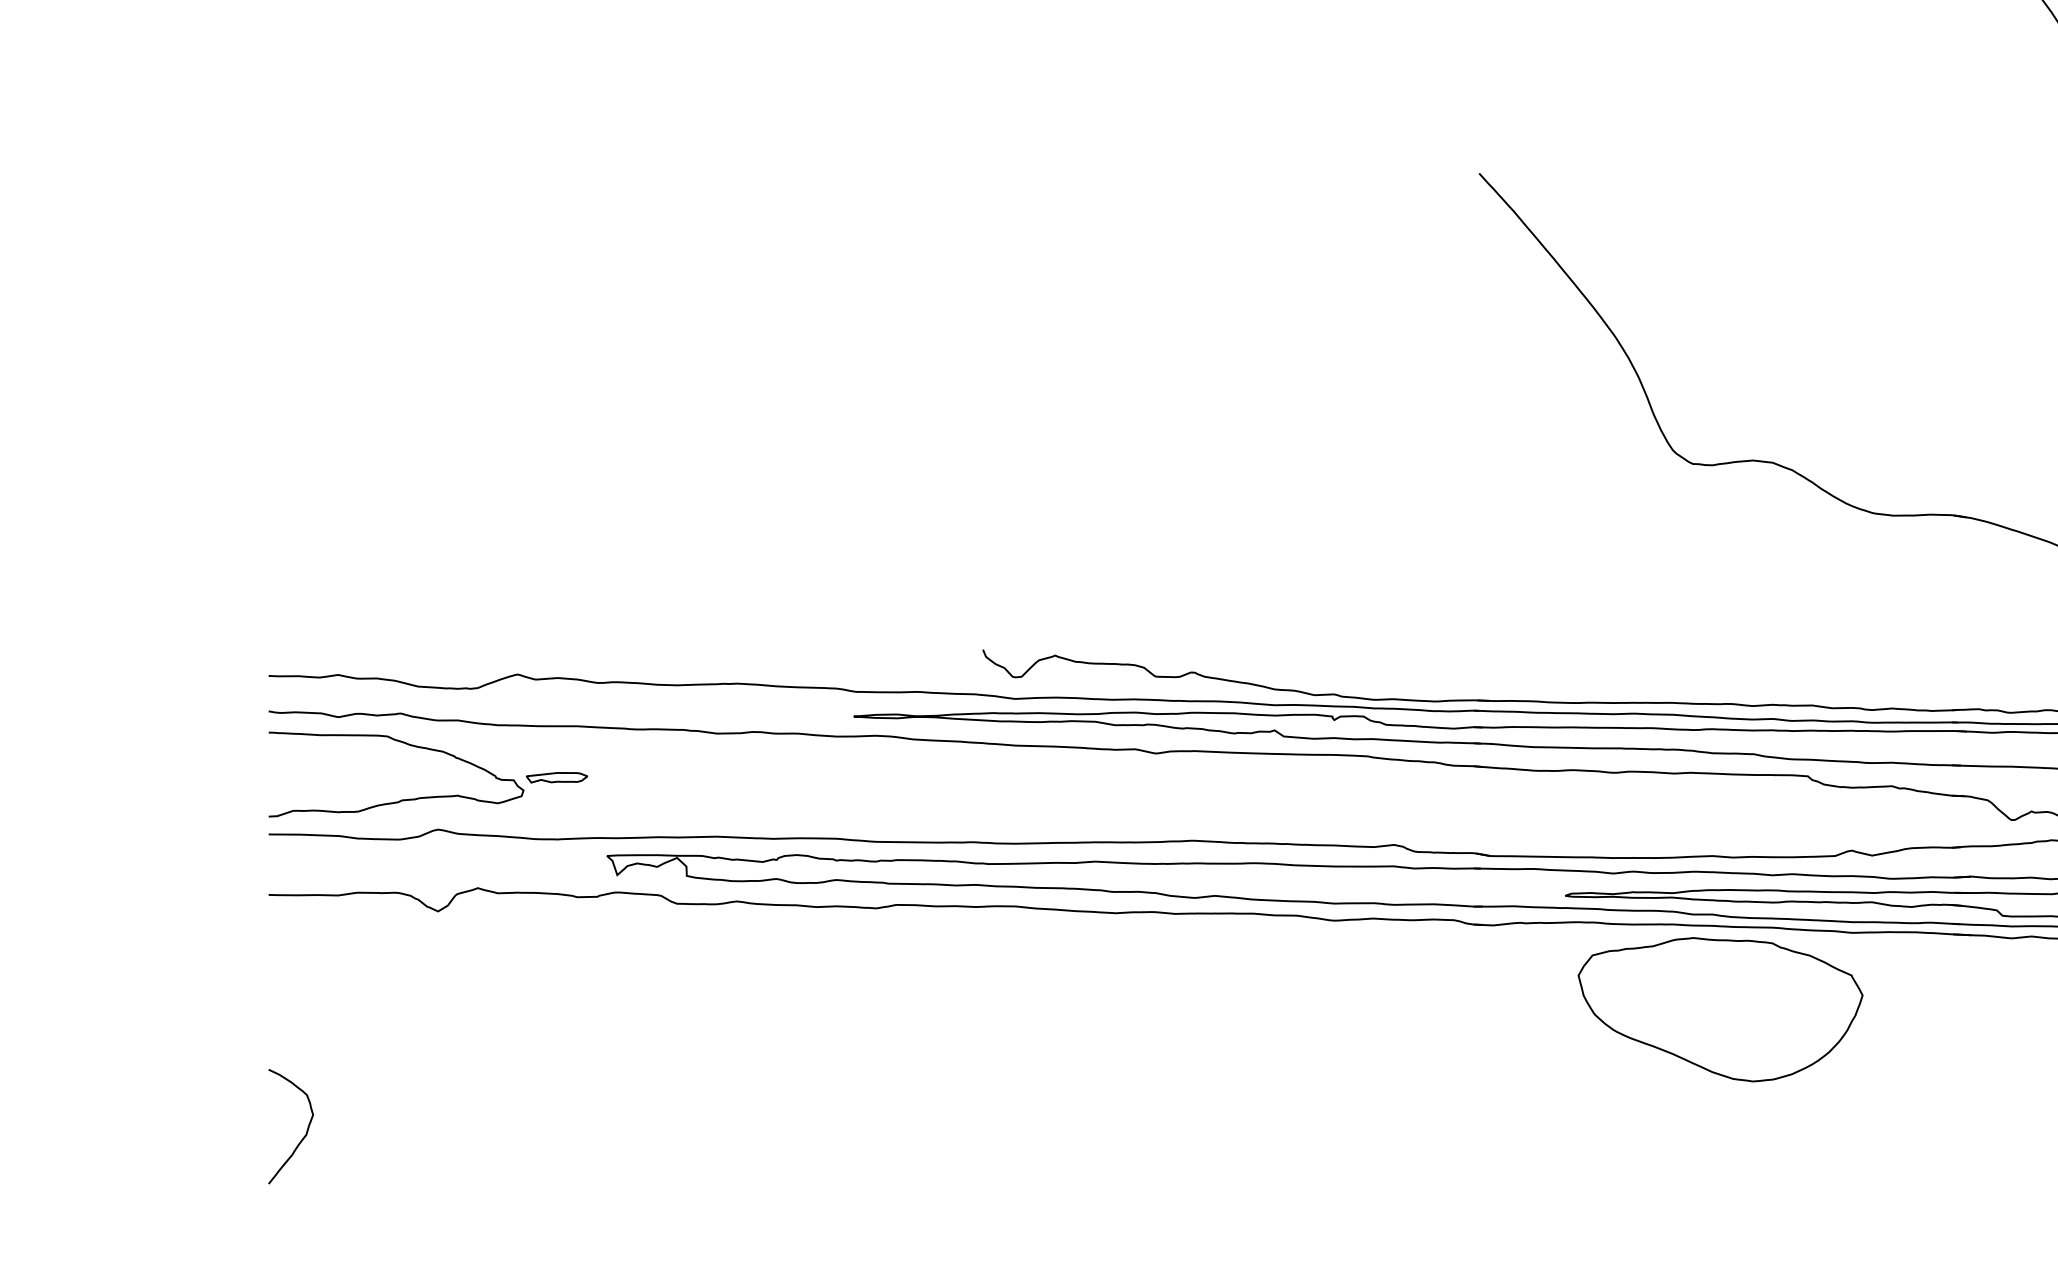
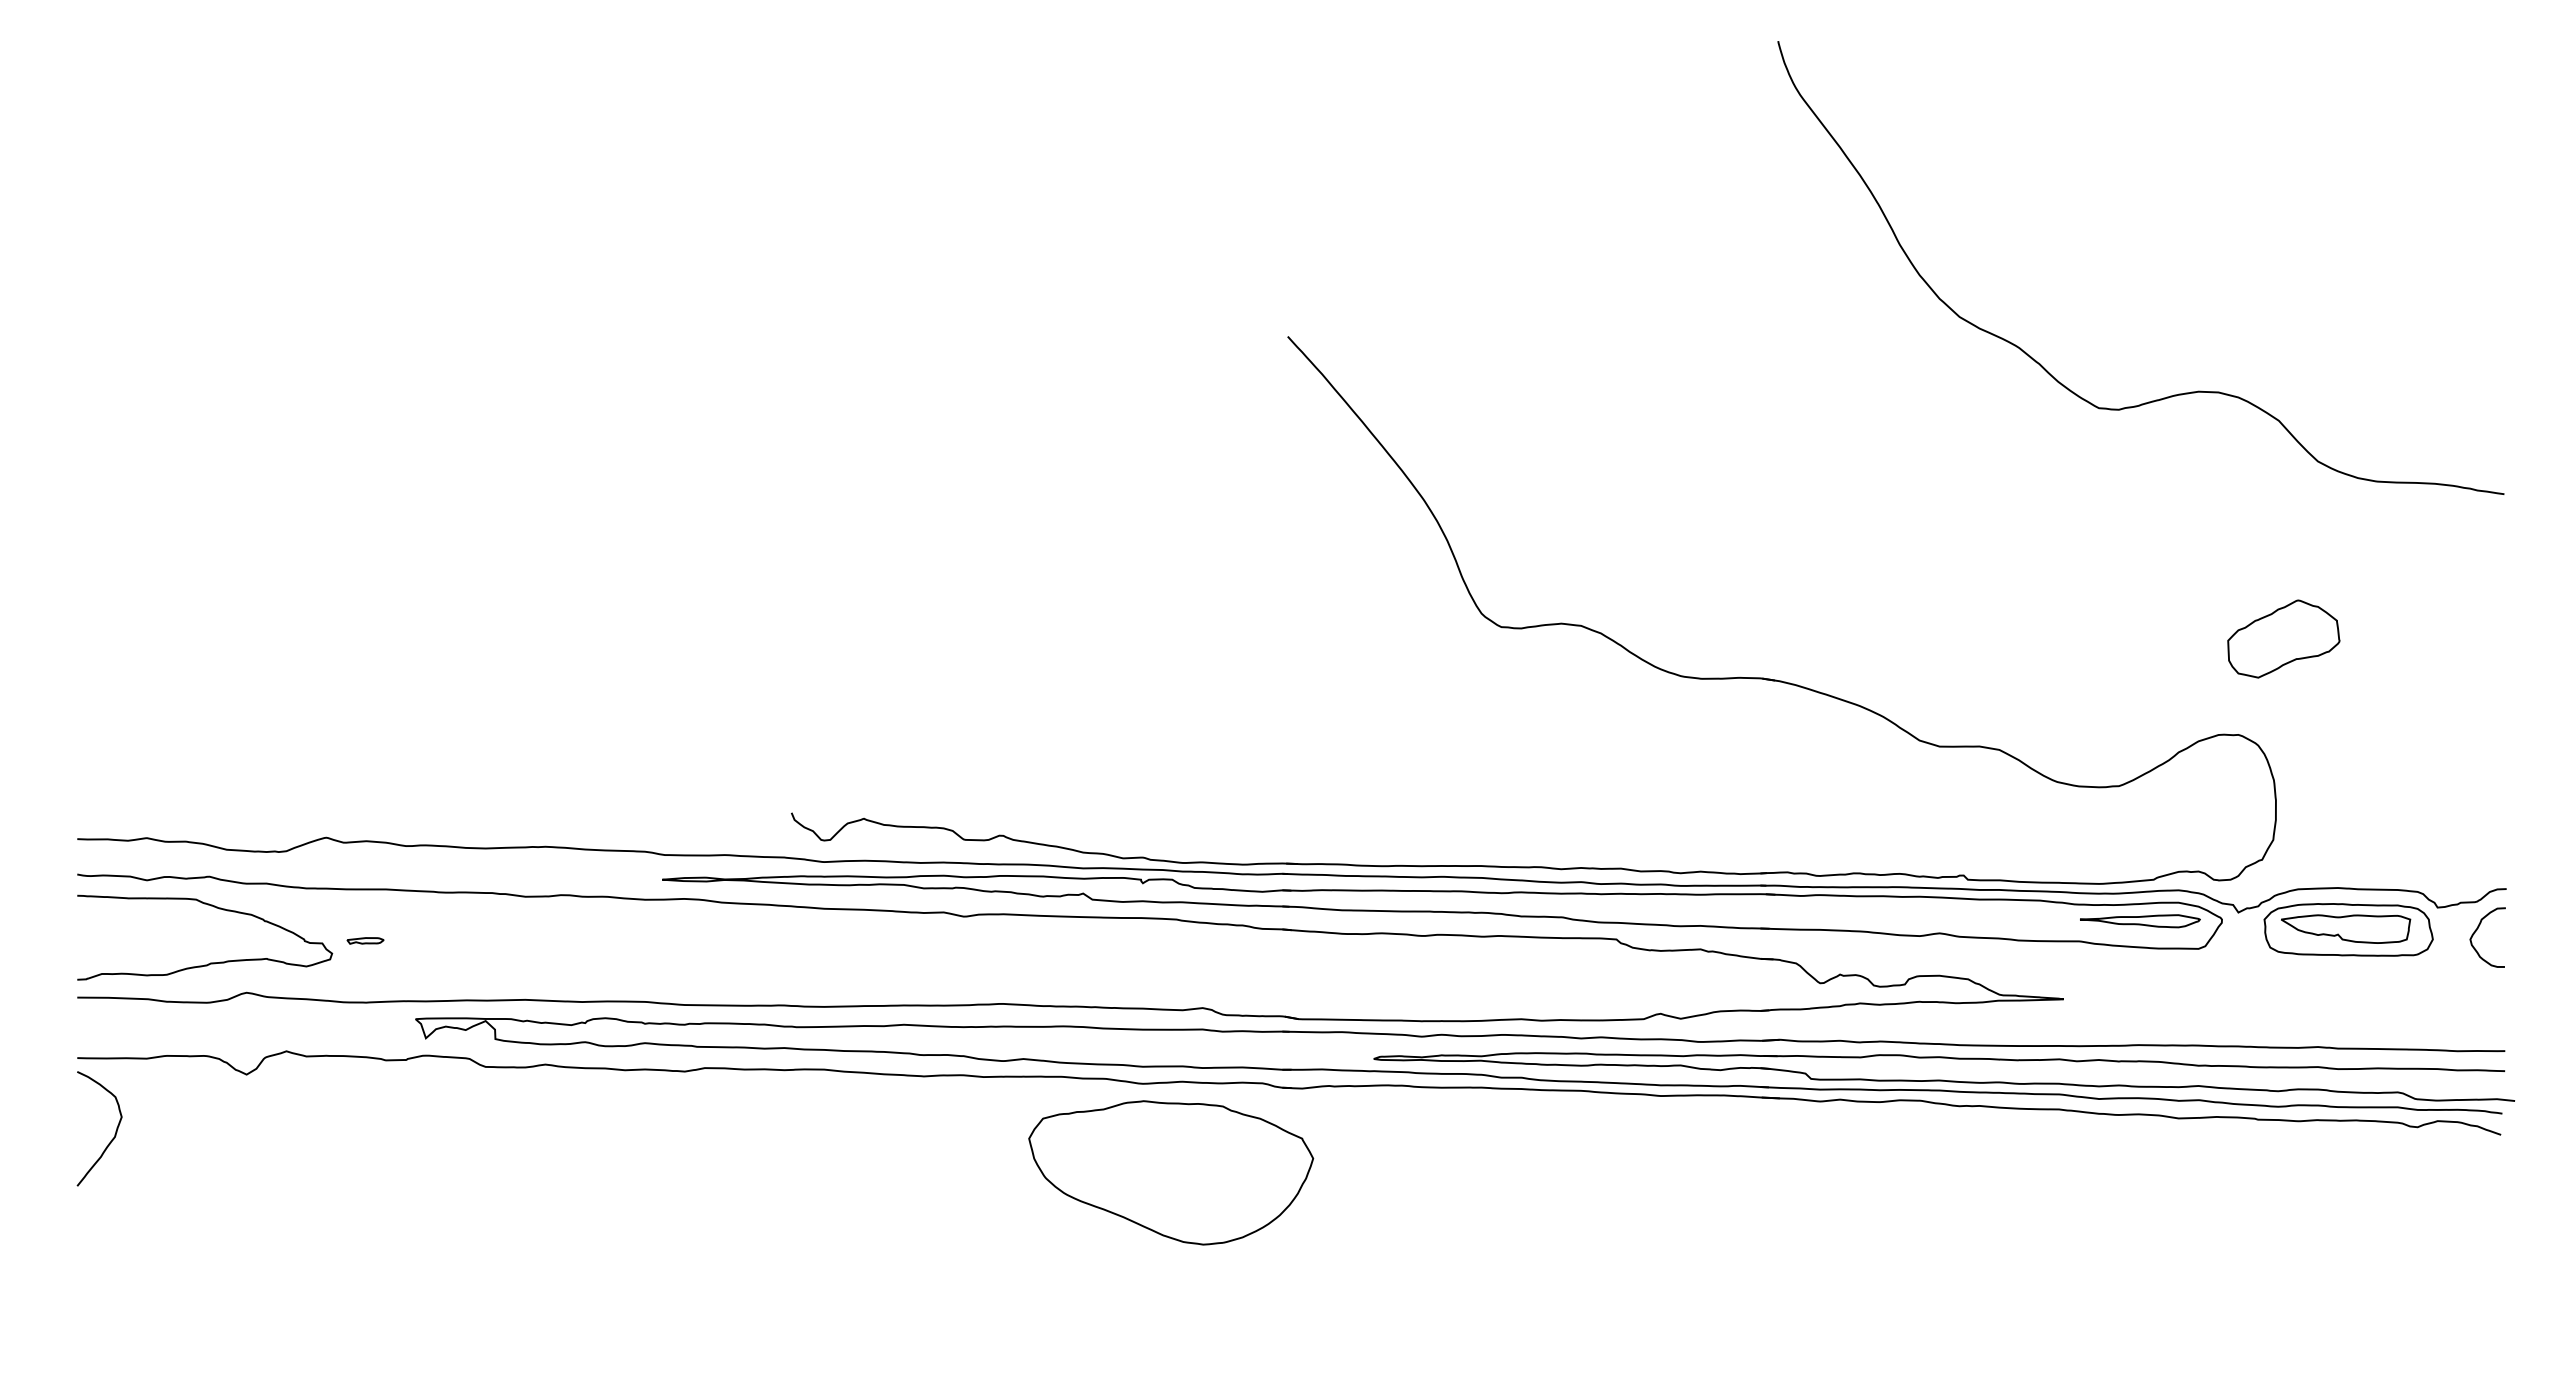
part: (556, 777) -> (365, 940), size x0.6
part: (1720, 1009) -> (1171, 1172), moved
curve: (305, 1132) -> (114, 1134), moved

